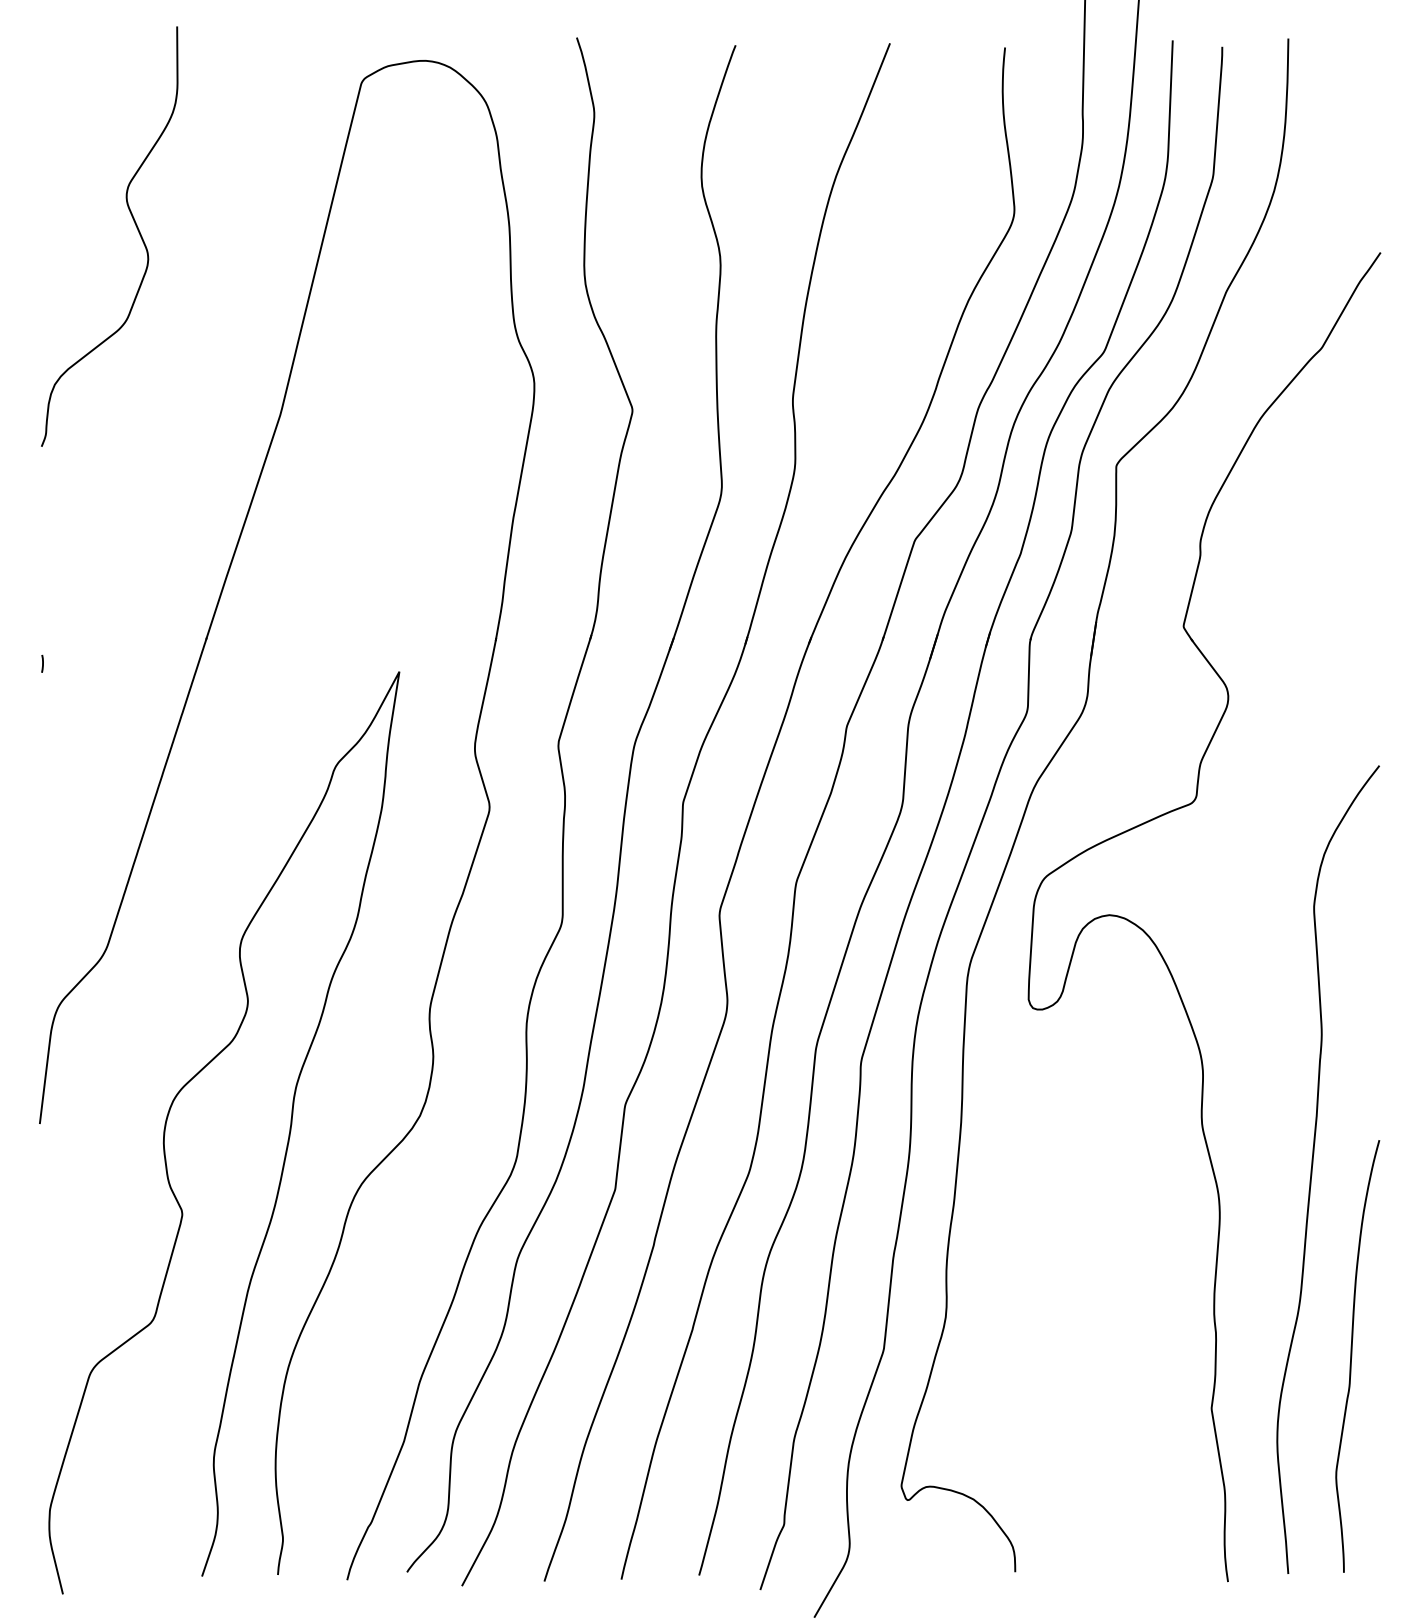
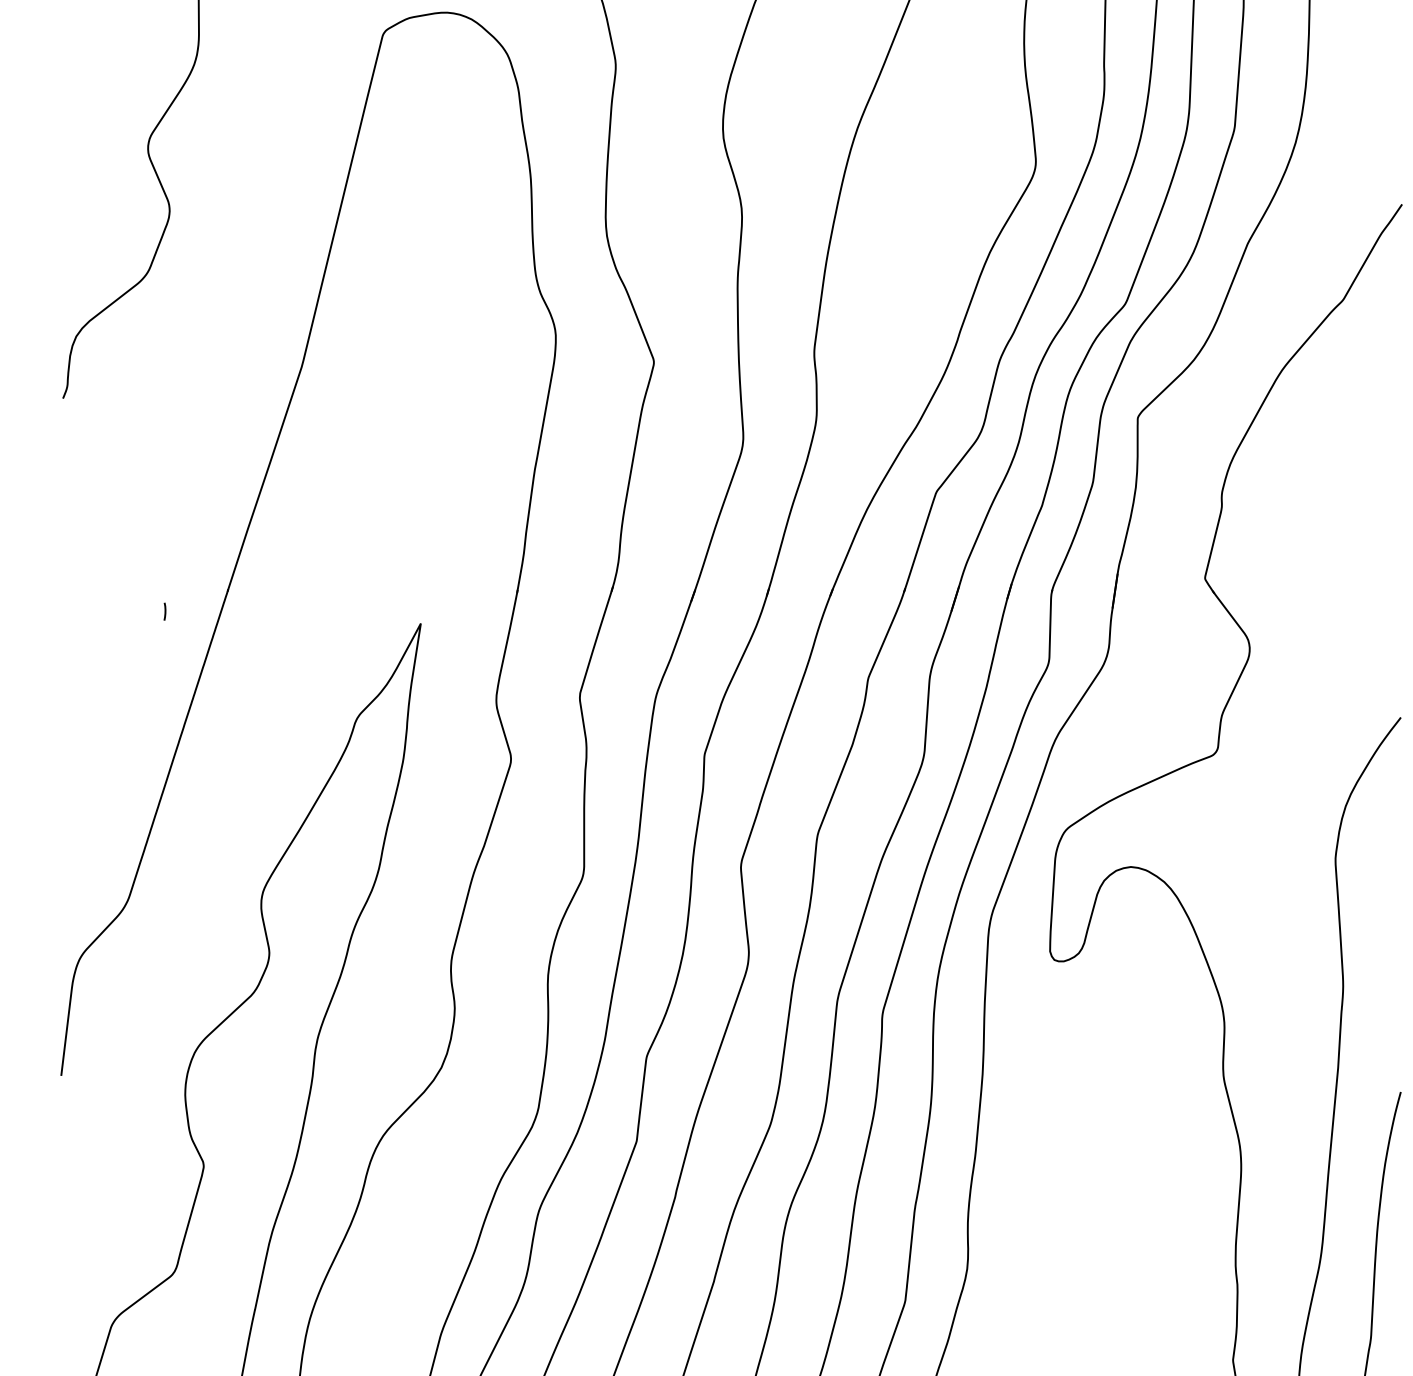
line: (42, 663) -> (164, 611), moved

